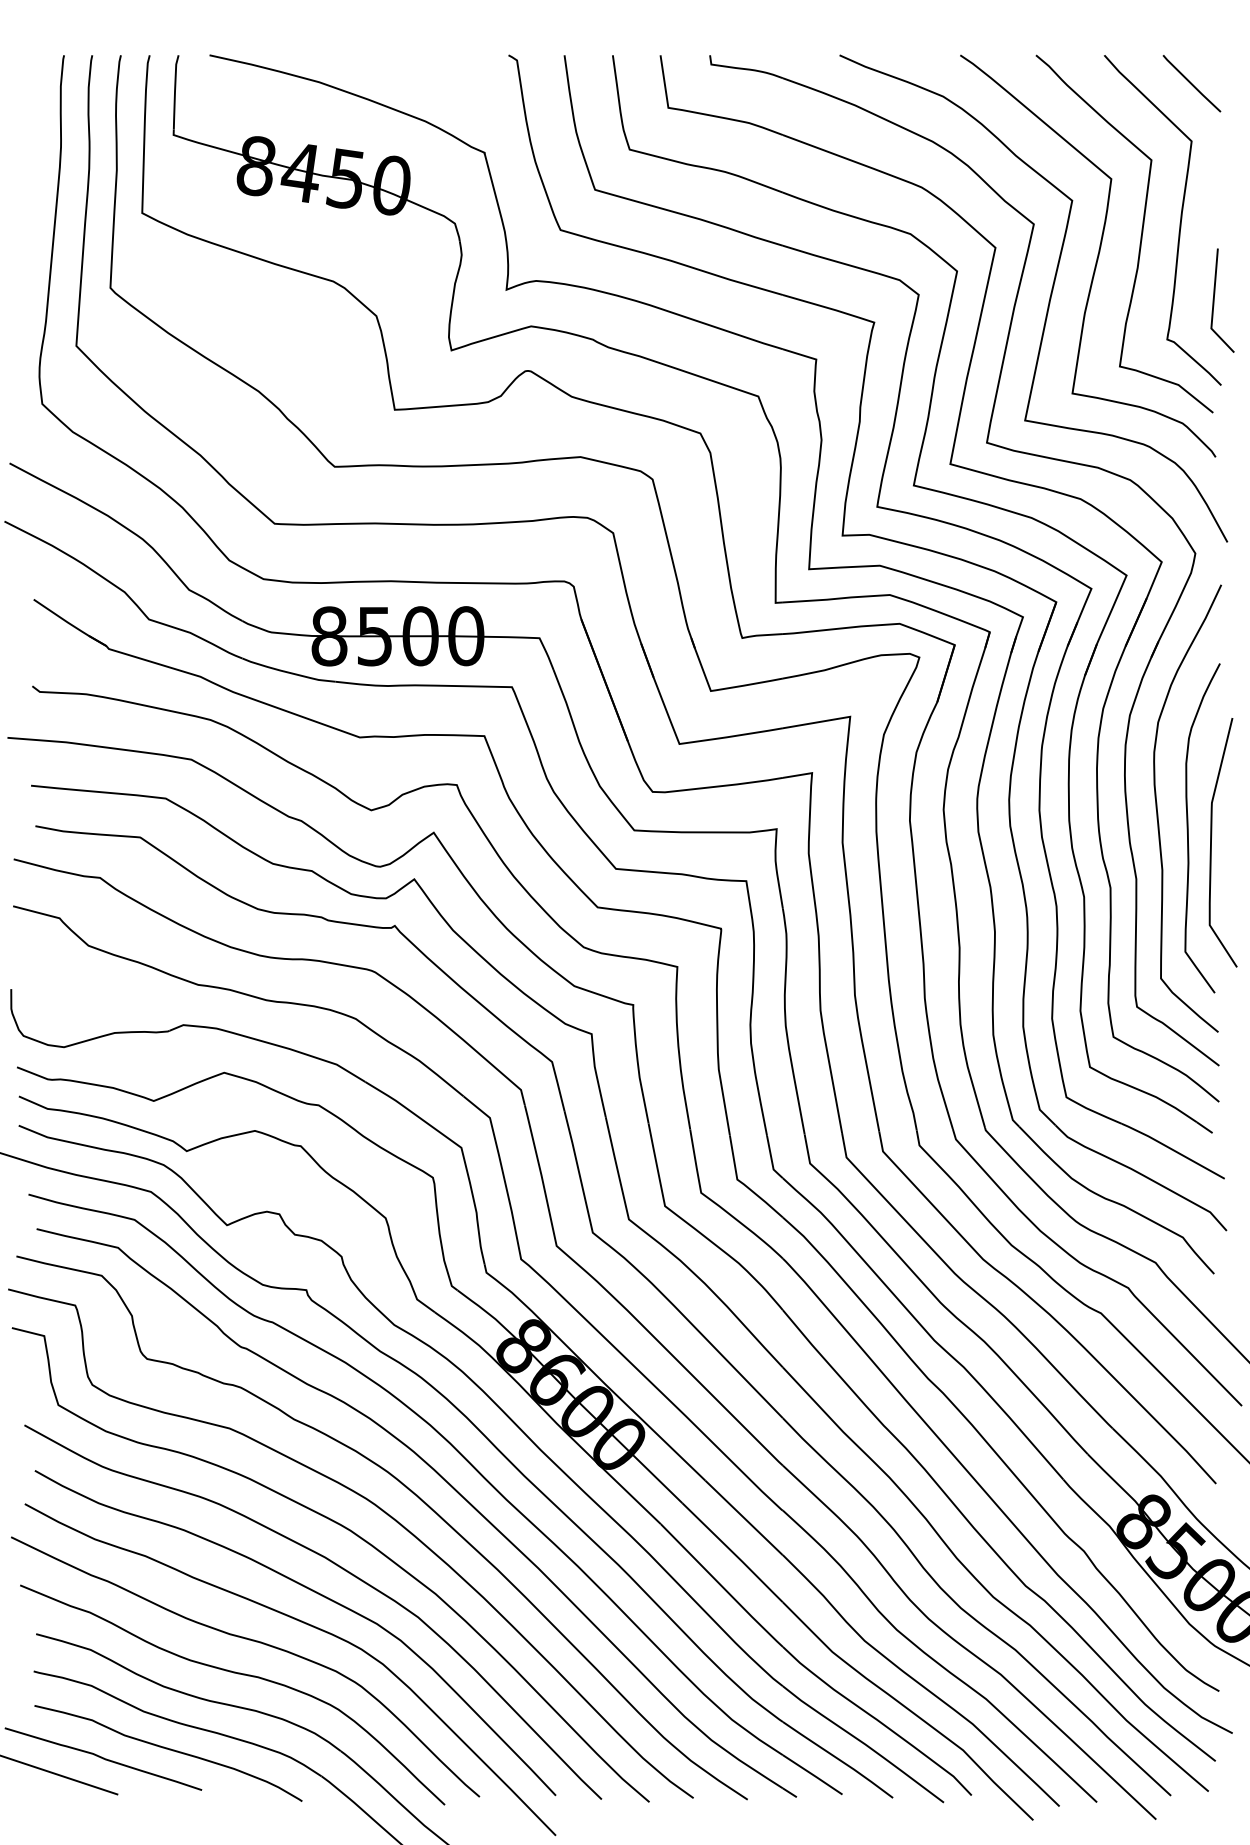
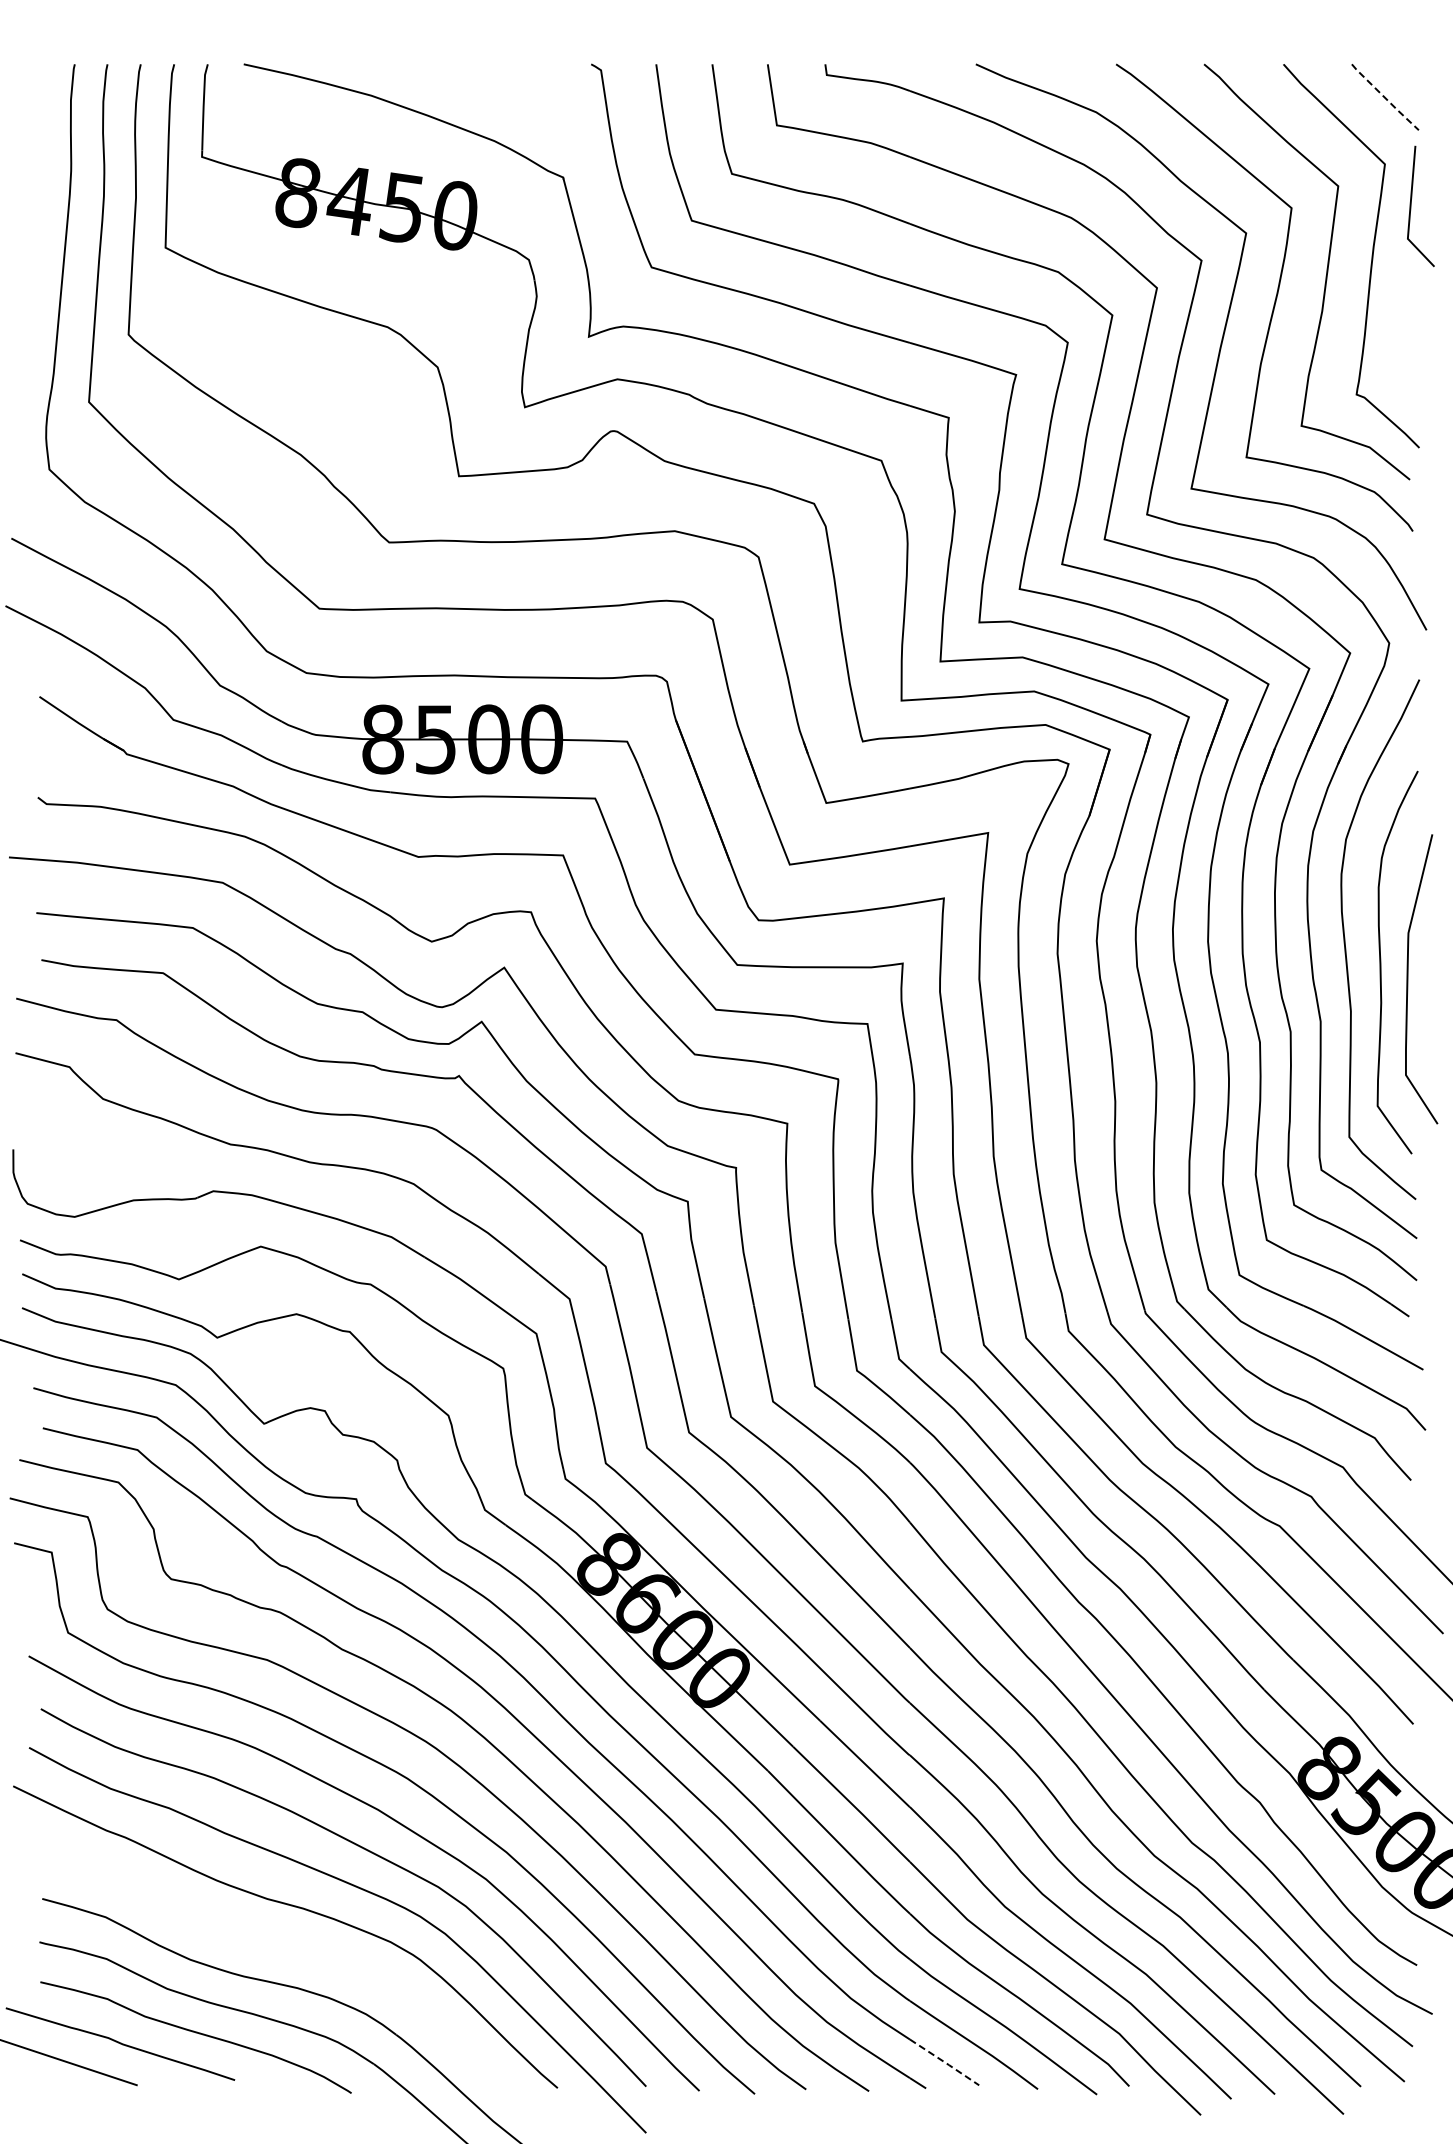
line: (1191, 83) -> (1384, 97), solid -> dashed
line: (1214, 300) -> (1411, 206), moved
curve: (237, 1674) -> (276, 1945), removed
line: (813, 1774) -> (945, 2062), solid -> dashed

